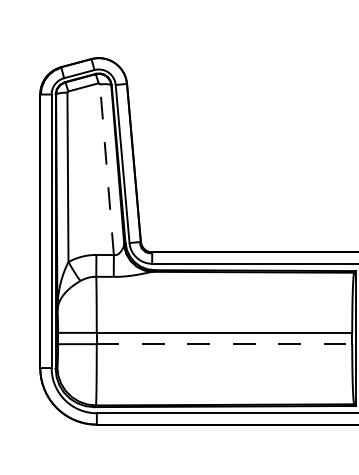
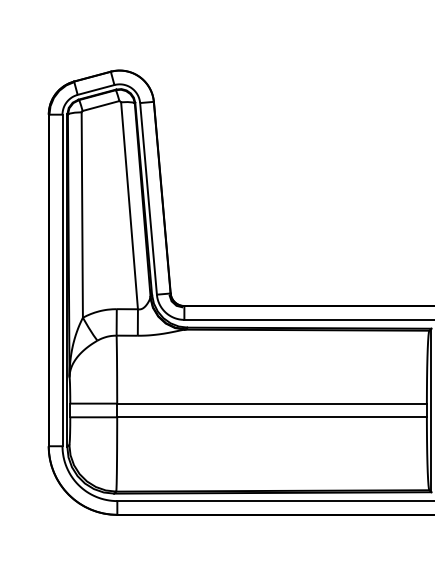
line: (106, 169) -> (129, 205), dashed -> solid
line: (224, 344) -> (272, 417), dashed -> solid

